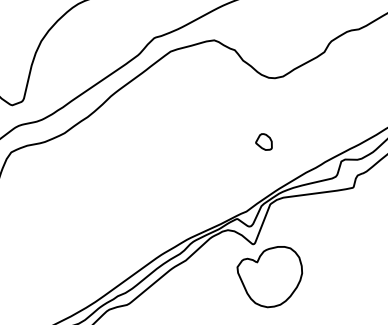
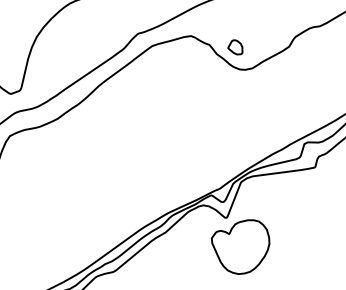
part: (263, 141) -> (234, 46), moved

